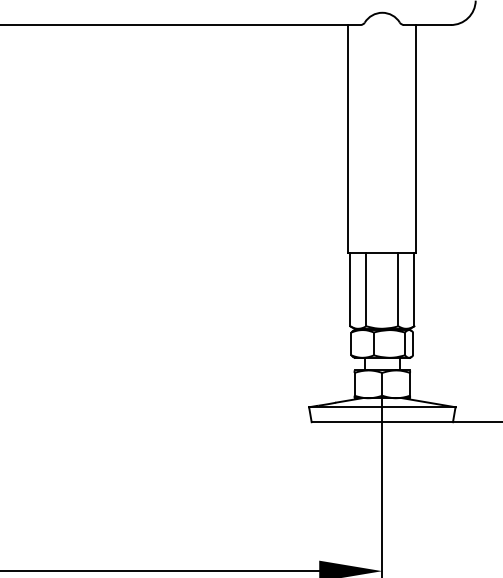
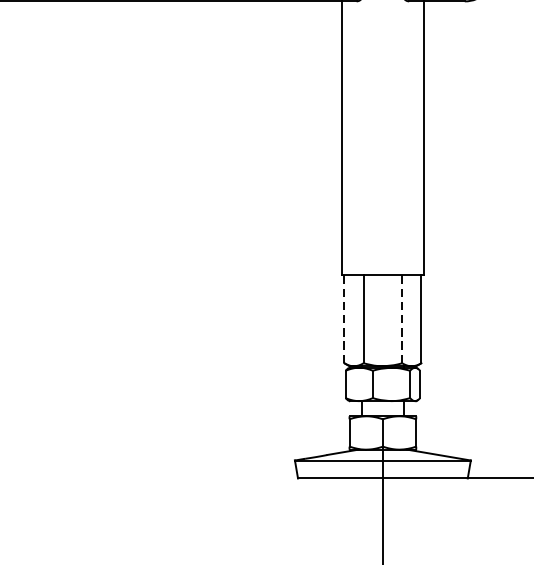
line: (350, 289) -> (344, 319), solid -> dashed
line: (398, 289) -> (402, 319), solid -> dashed

